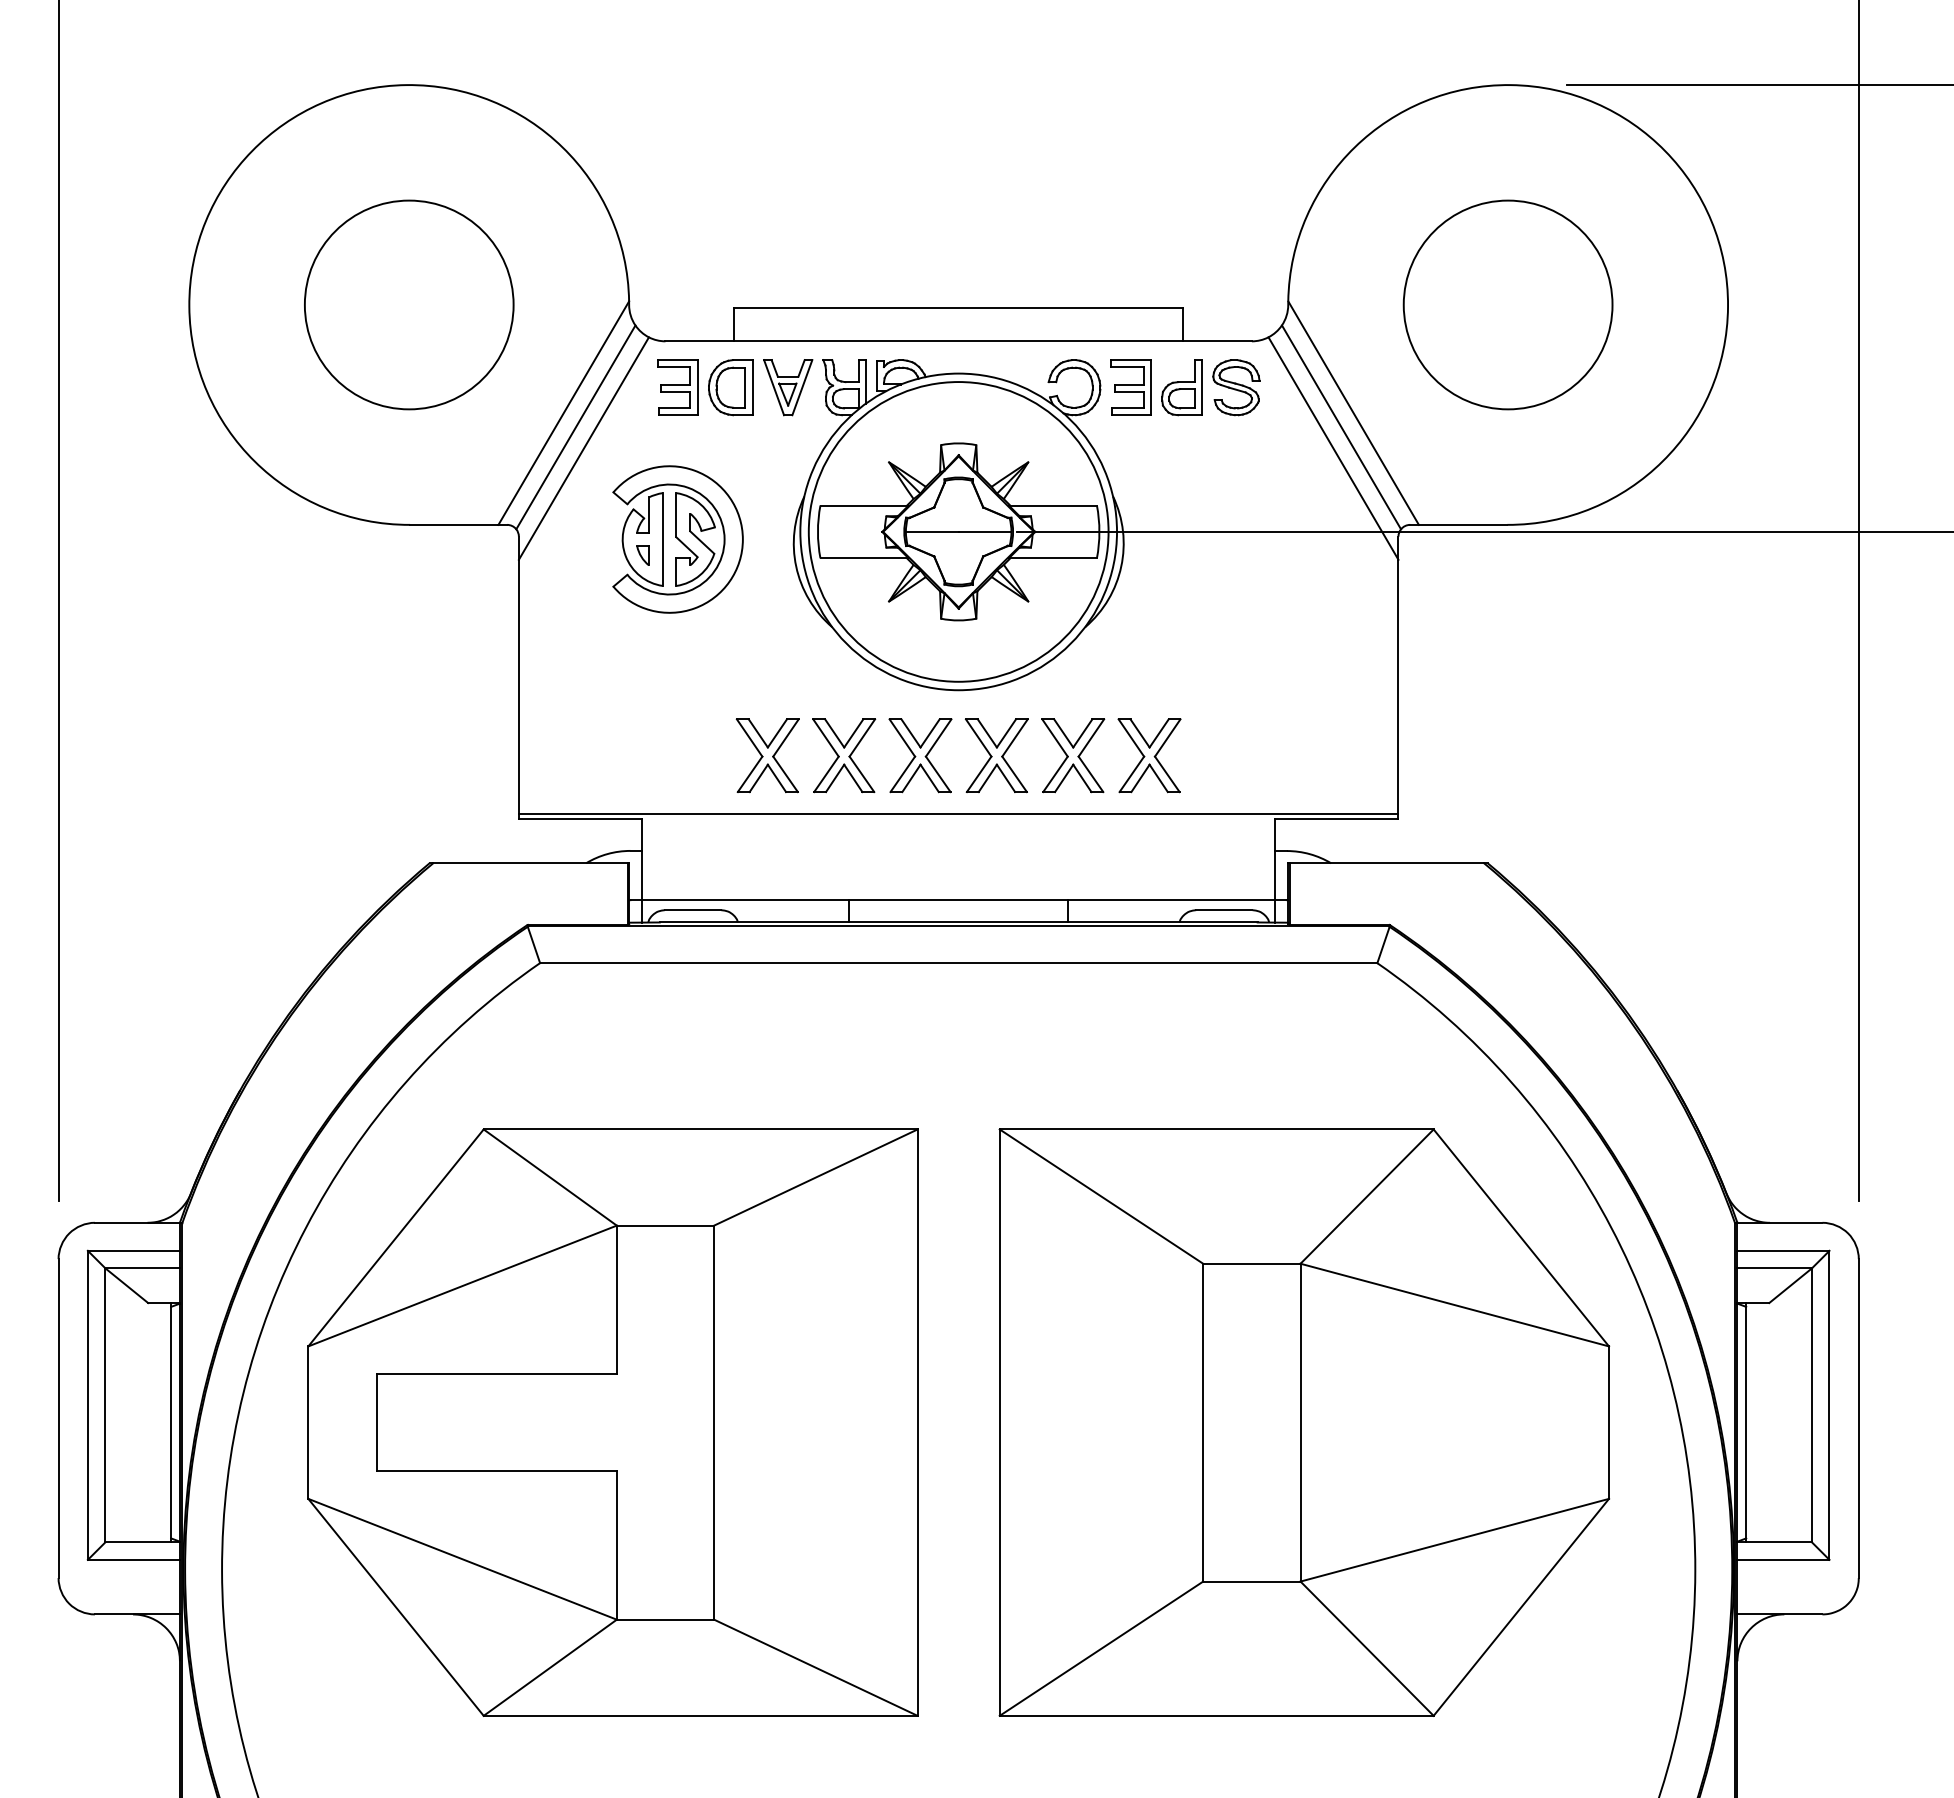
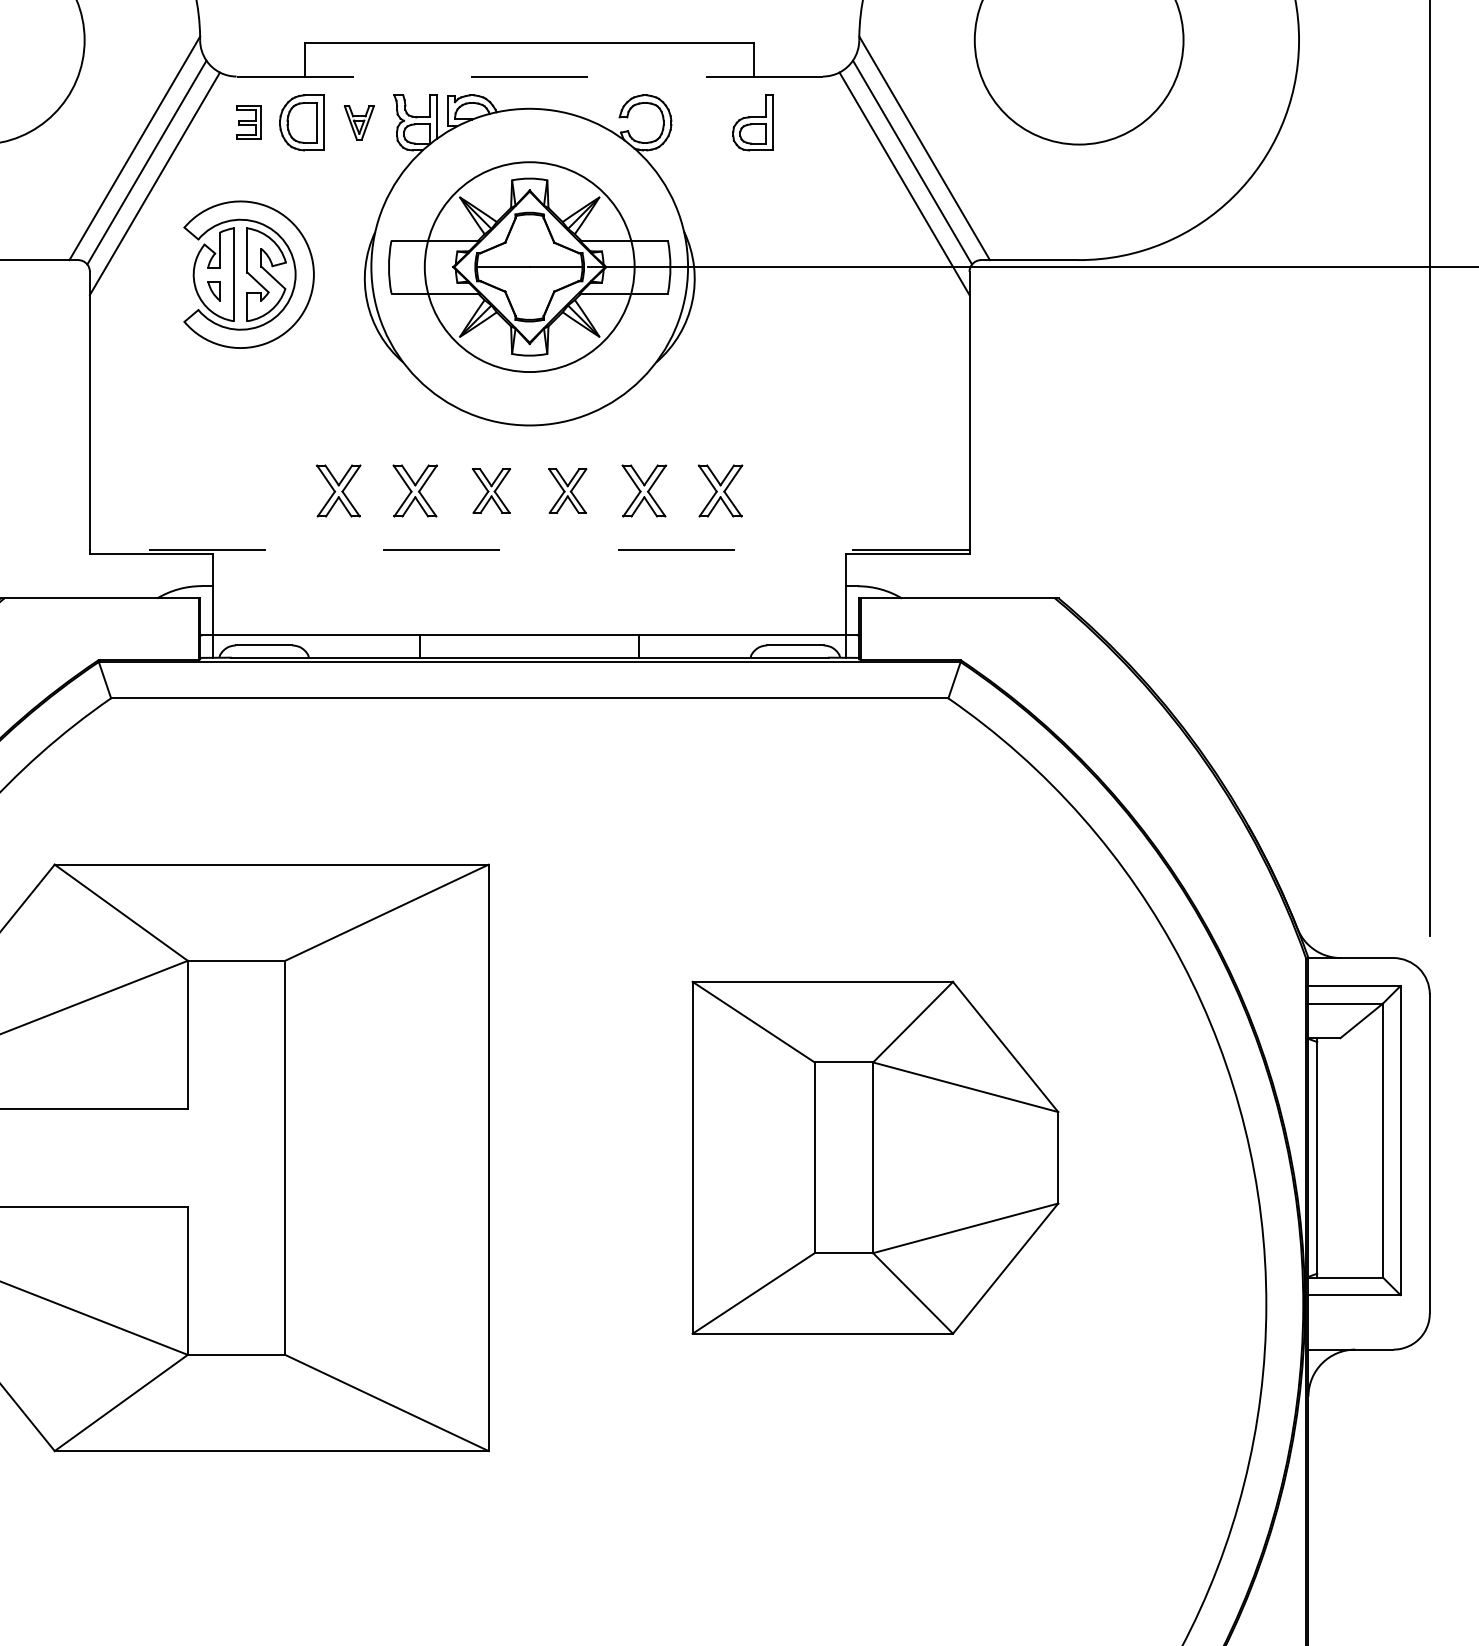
line: (959, 341) -> (530, 76), solid -> dashed
part: (677, 387) -> (248, 122), size x0.6
part: (788, 387) -> (359, 122), size x0.6
part: (1130, 387) -> (701, 122), removed
part: (1236, 387) -> (807, 122), removed
circle: (958, 531) -> (529, 266), size x0.7
part: (767, 755) -> (338, 490), size x0.7
part: (844, 755) -> (415, 490), size x0.7
part: (920, 755) -> (491, 490), size x0.6
part: (996, 755) -> (567, 490), size x0.6
part: (1073, 755) -> (644, 490), size x0.7
part: (1149, 755) -> (720, 490), size x0.7
line: (958, 814) -> (529, 549), solid -> dashed
part: (1304, 1422) -> (875, 1157), size x0.6

